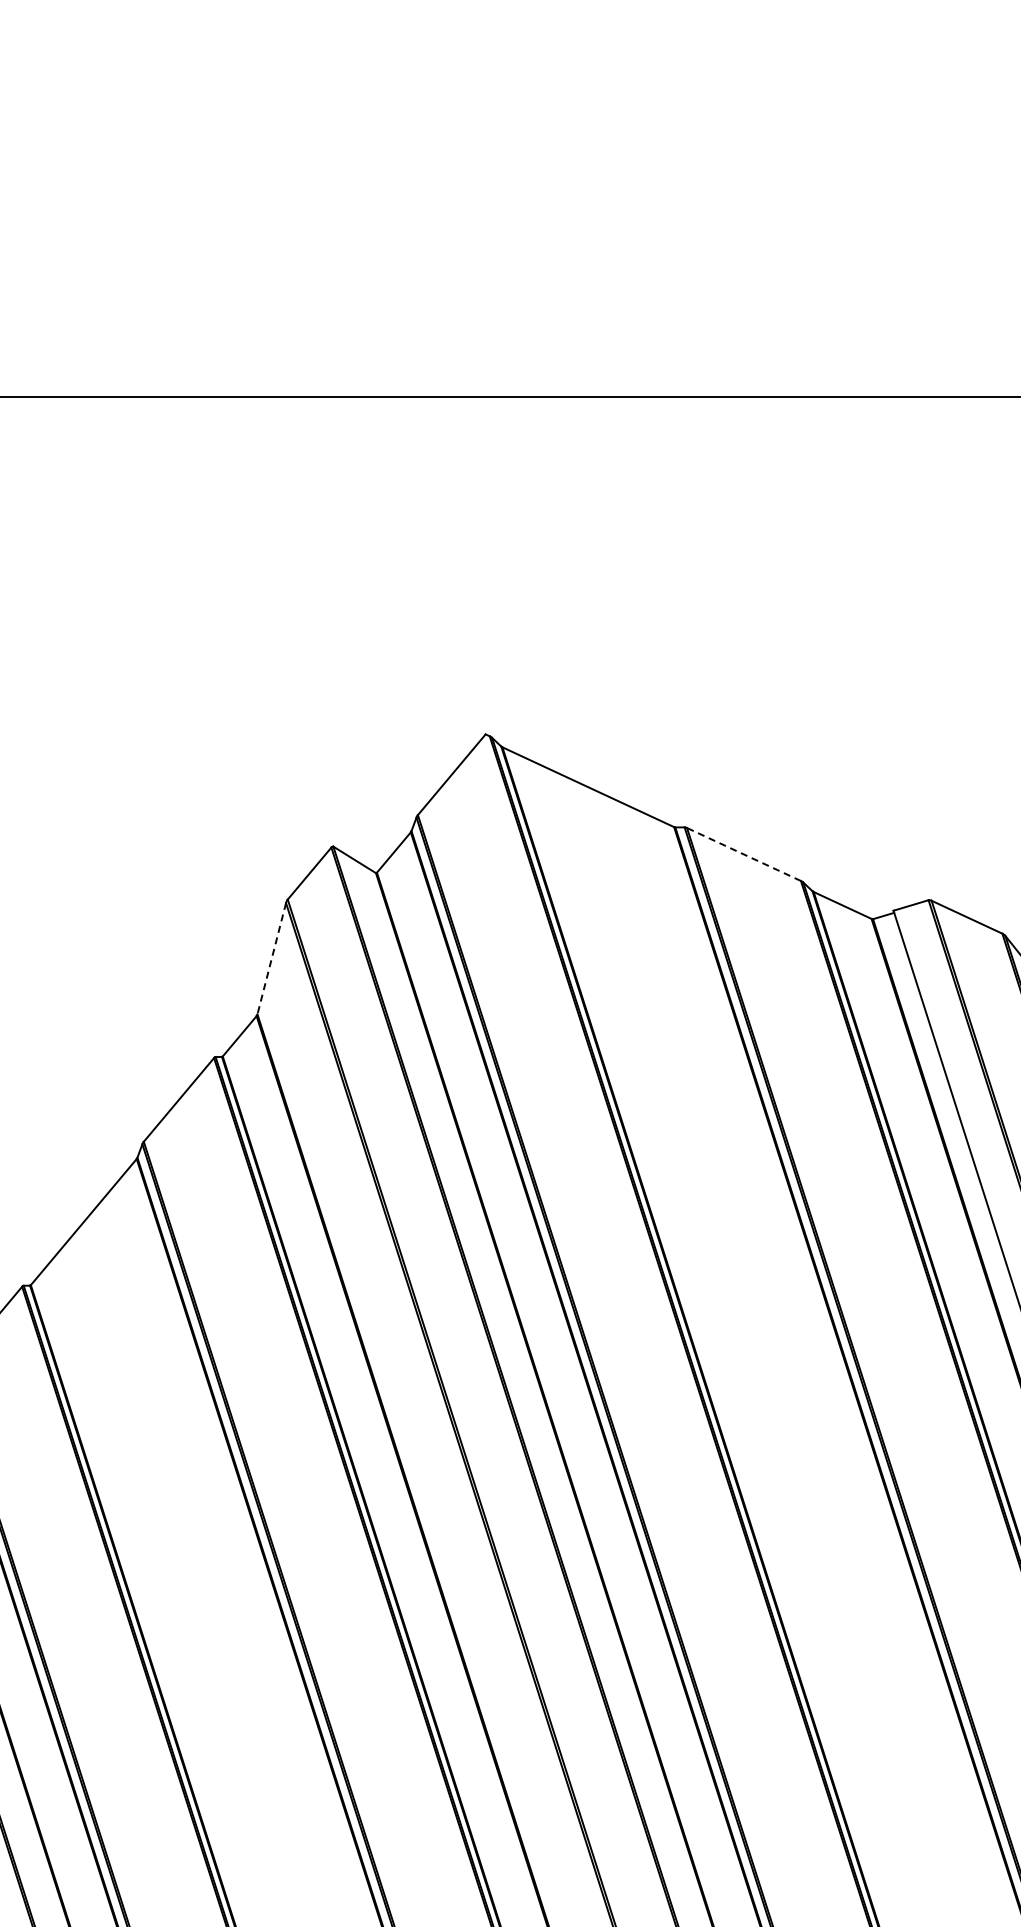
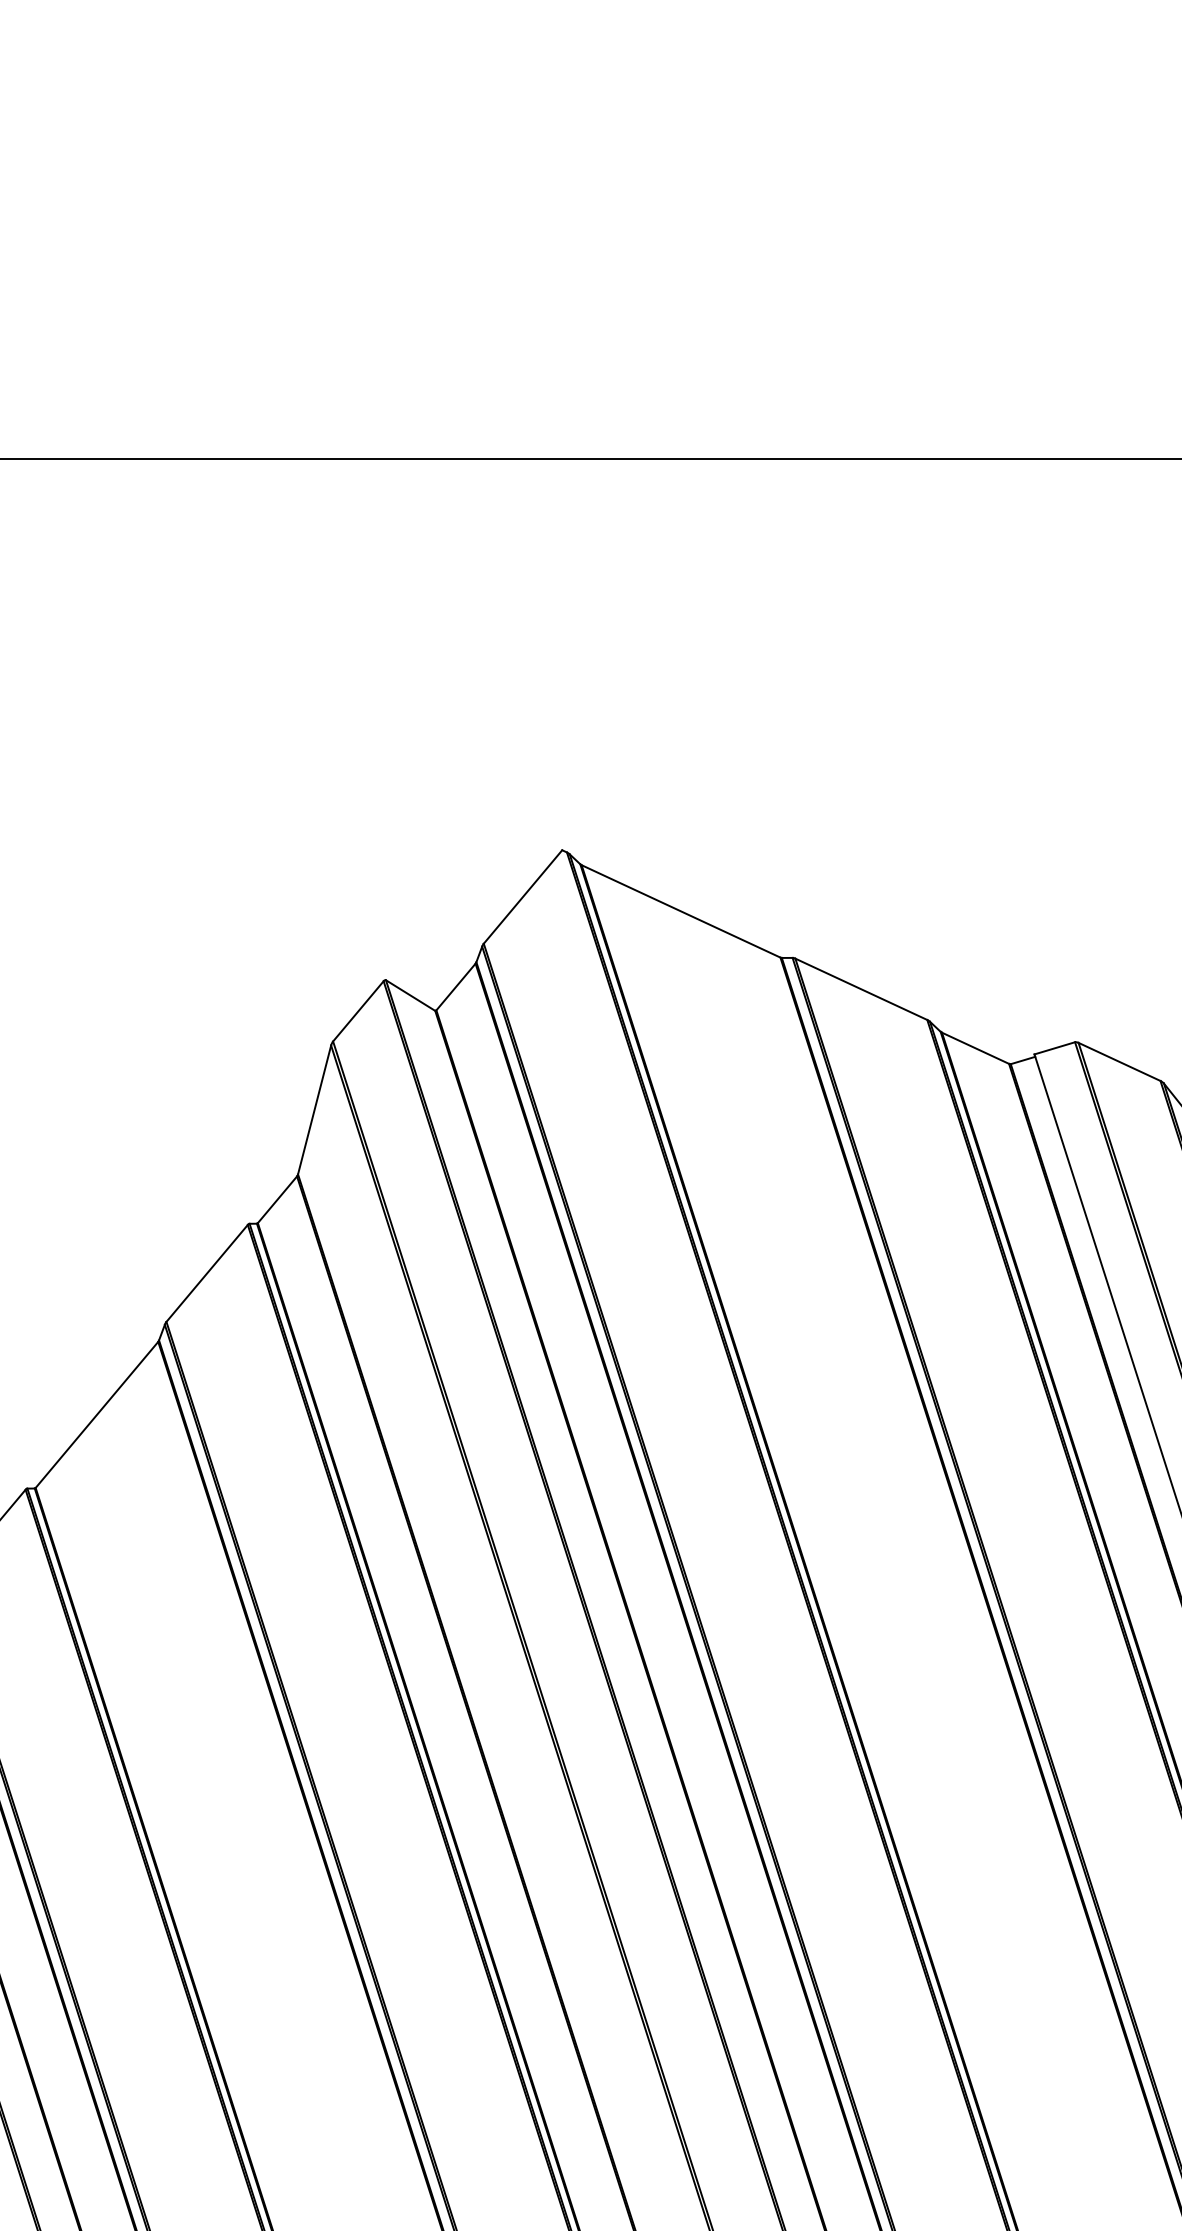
line: (744, 854) -> (861, 989), dashed -> solid
line: (271, 959) -> (314, 1110), dashed -> solid

